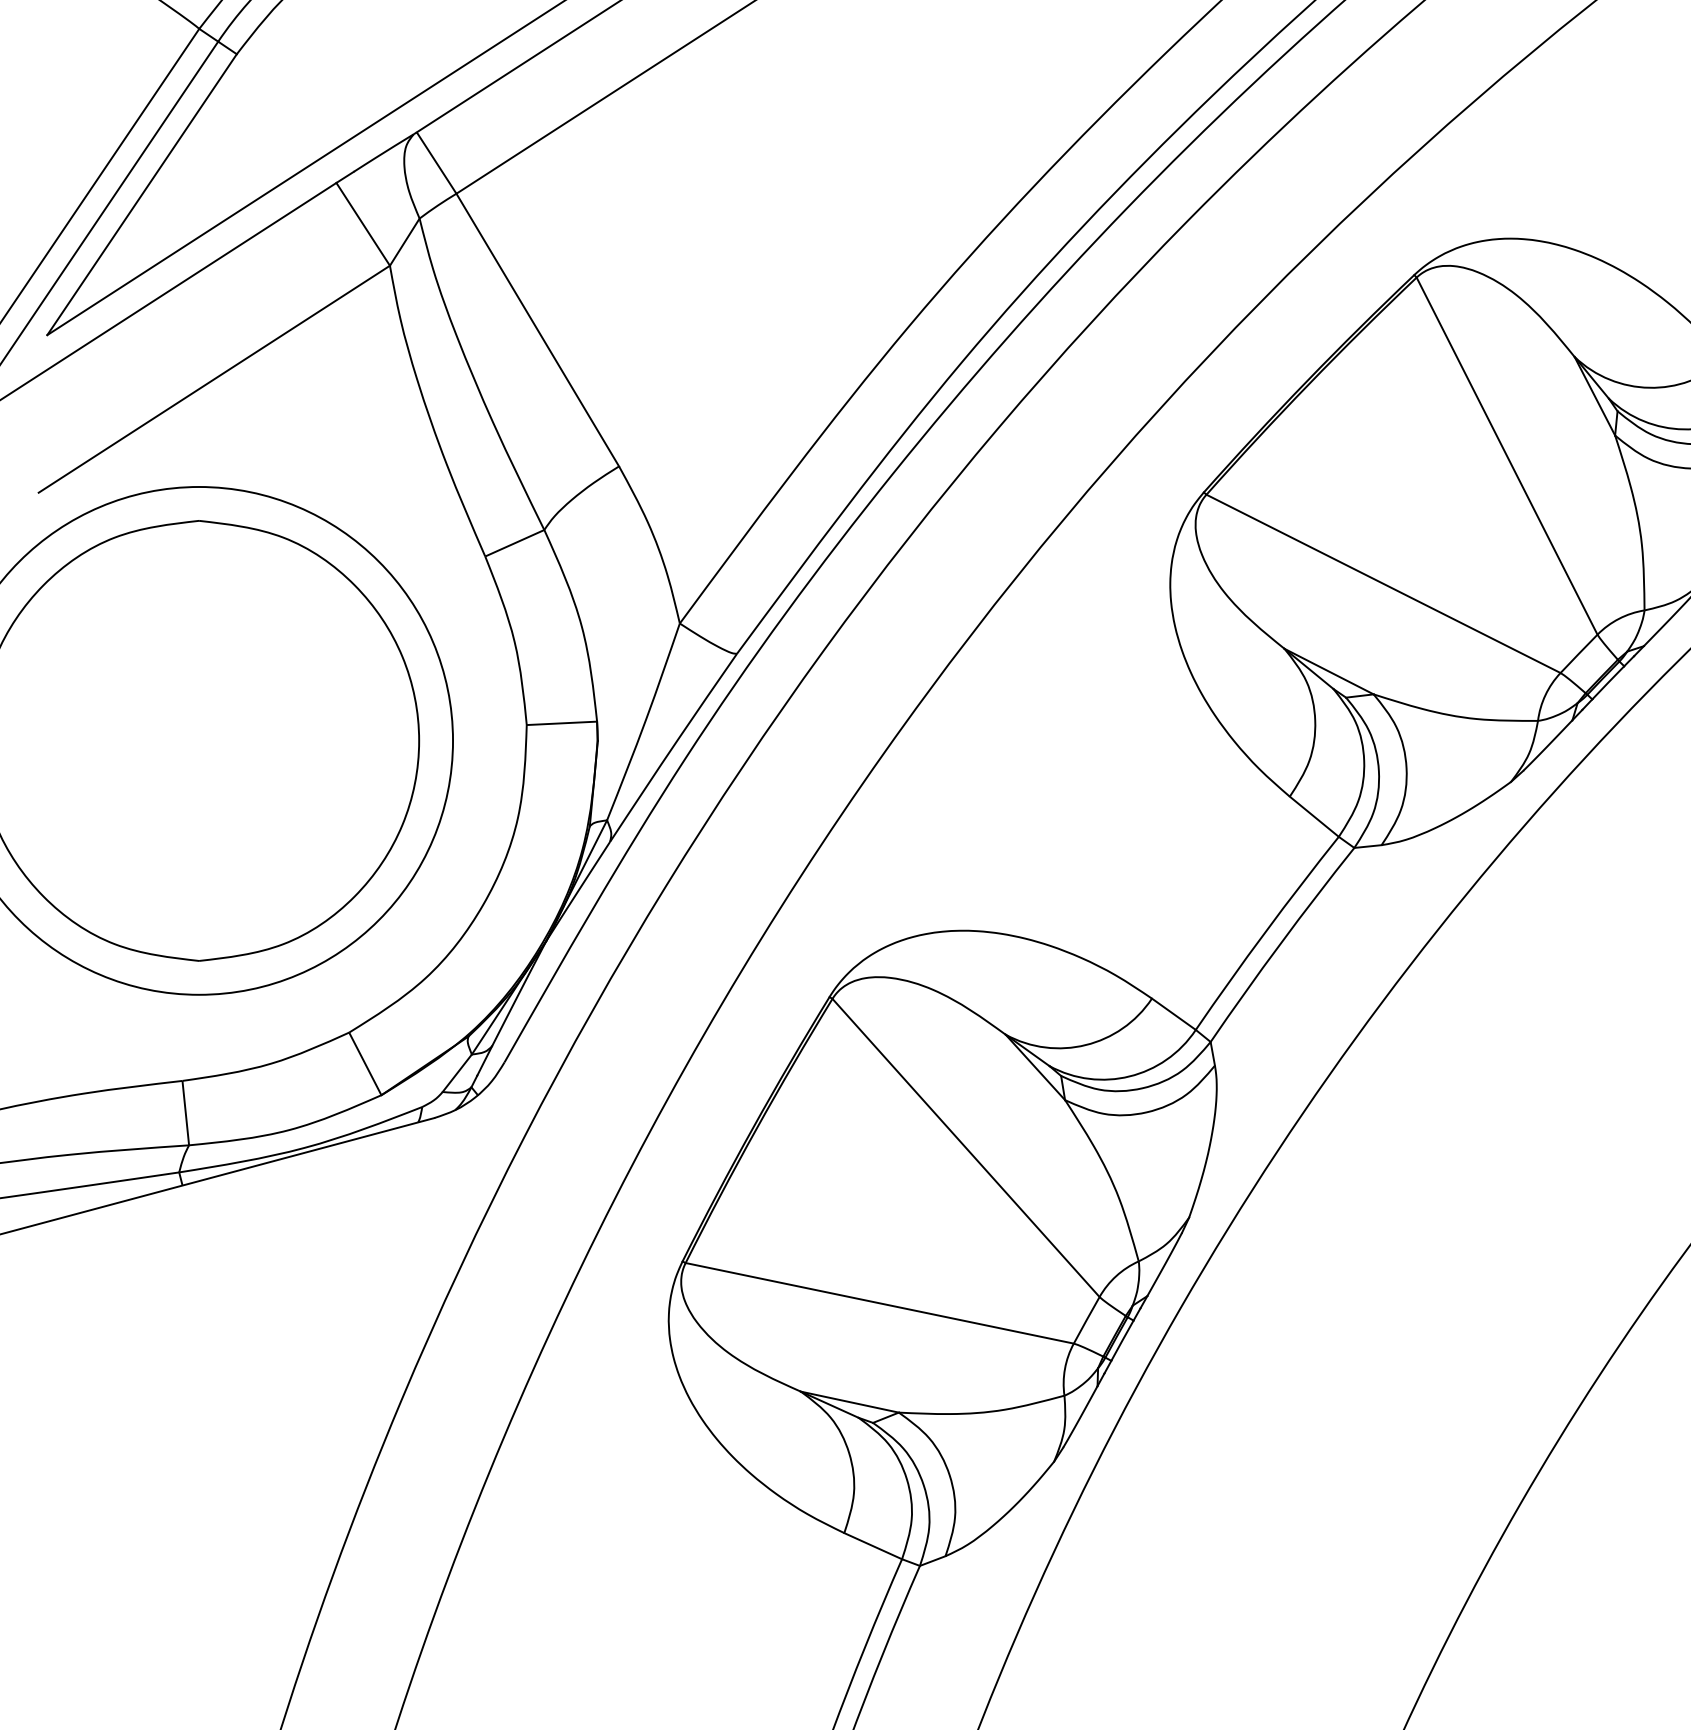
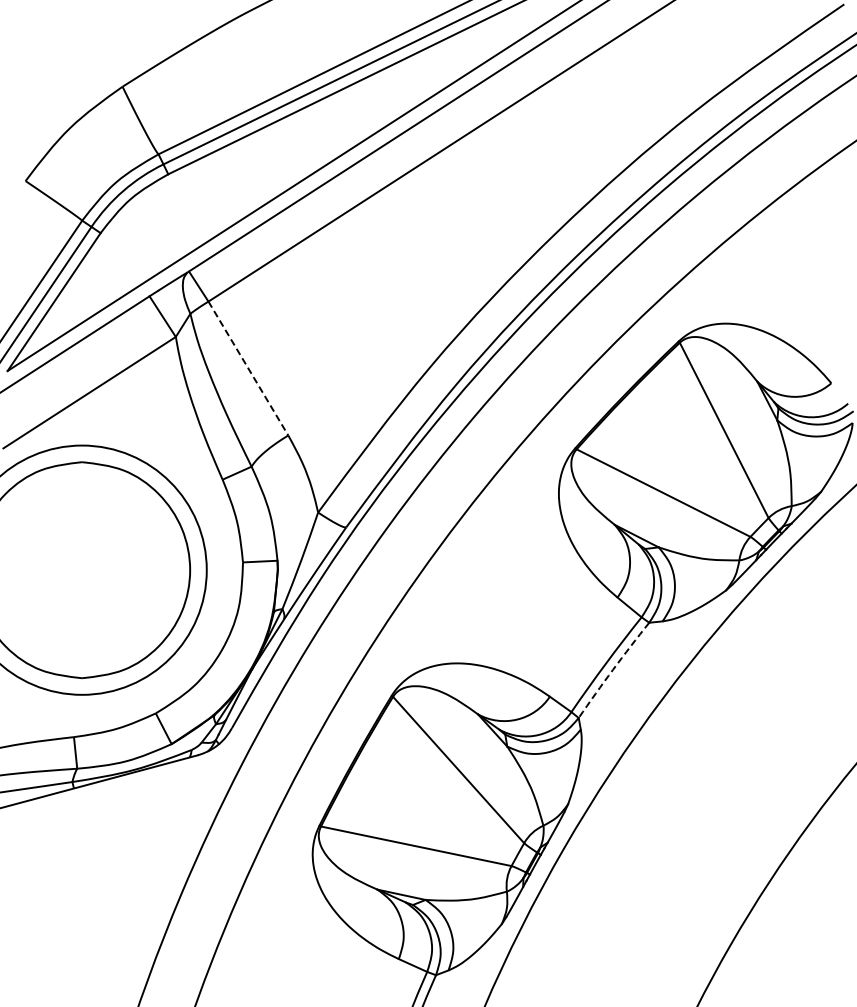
line: (537, 329) -> (248, 368), solid -> dashed
arc: (1281, 943) -> (613, 669), solid -> dashed

